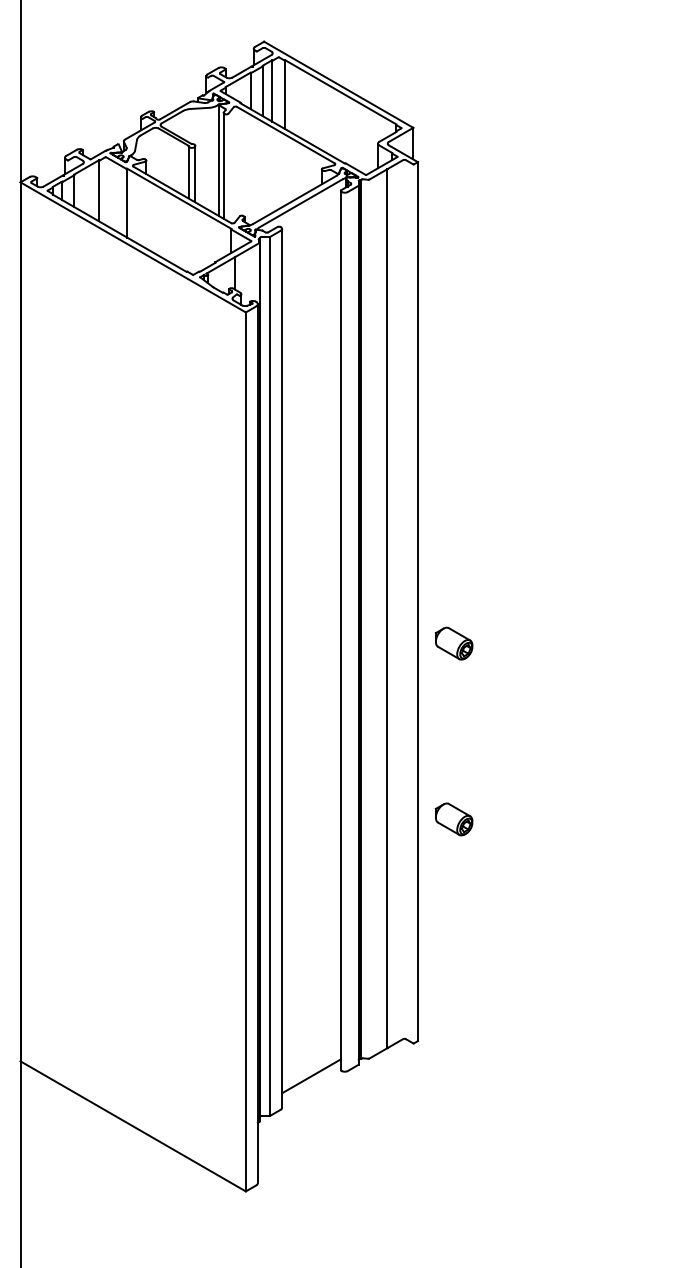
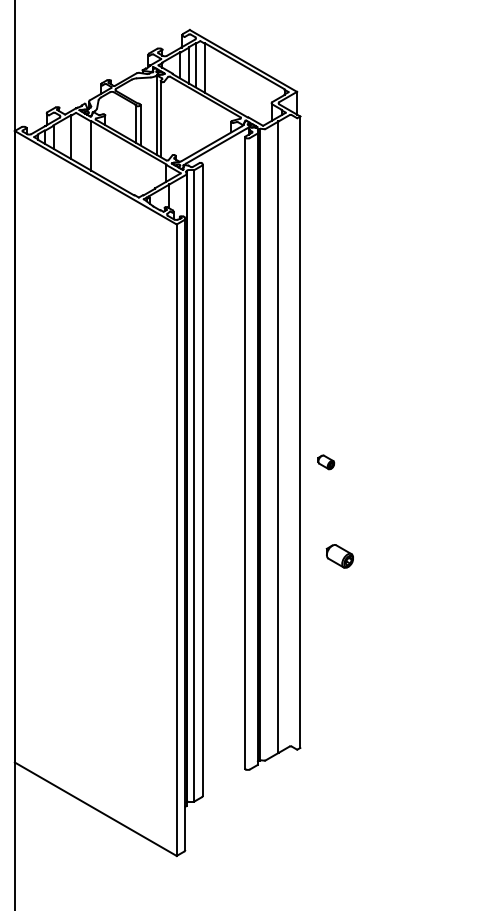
part: (453, 643) -> (325, 462), size x0.6
part: (453, 819) -> (339, 556), moved
line: (311, 1076) -> (223, 773), removed

